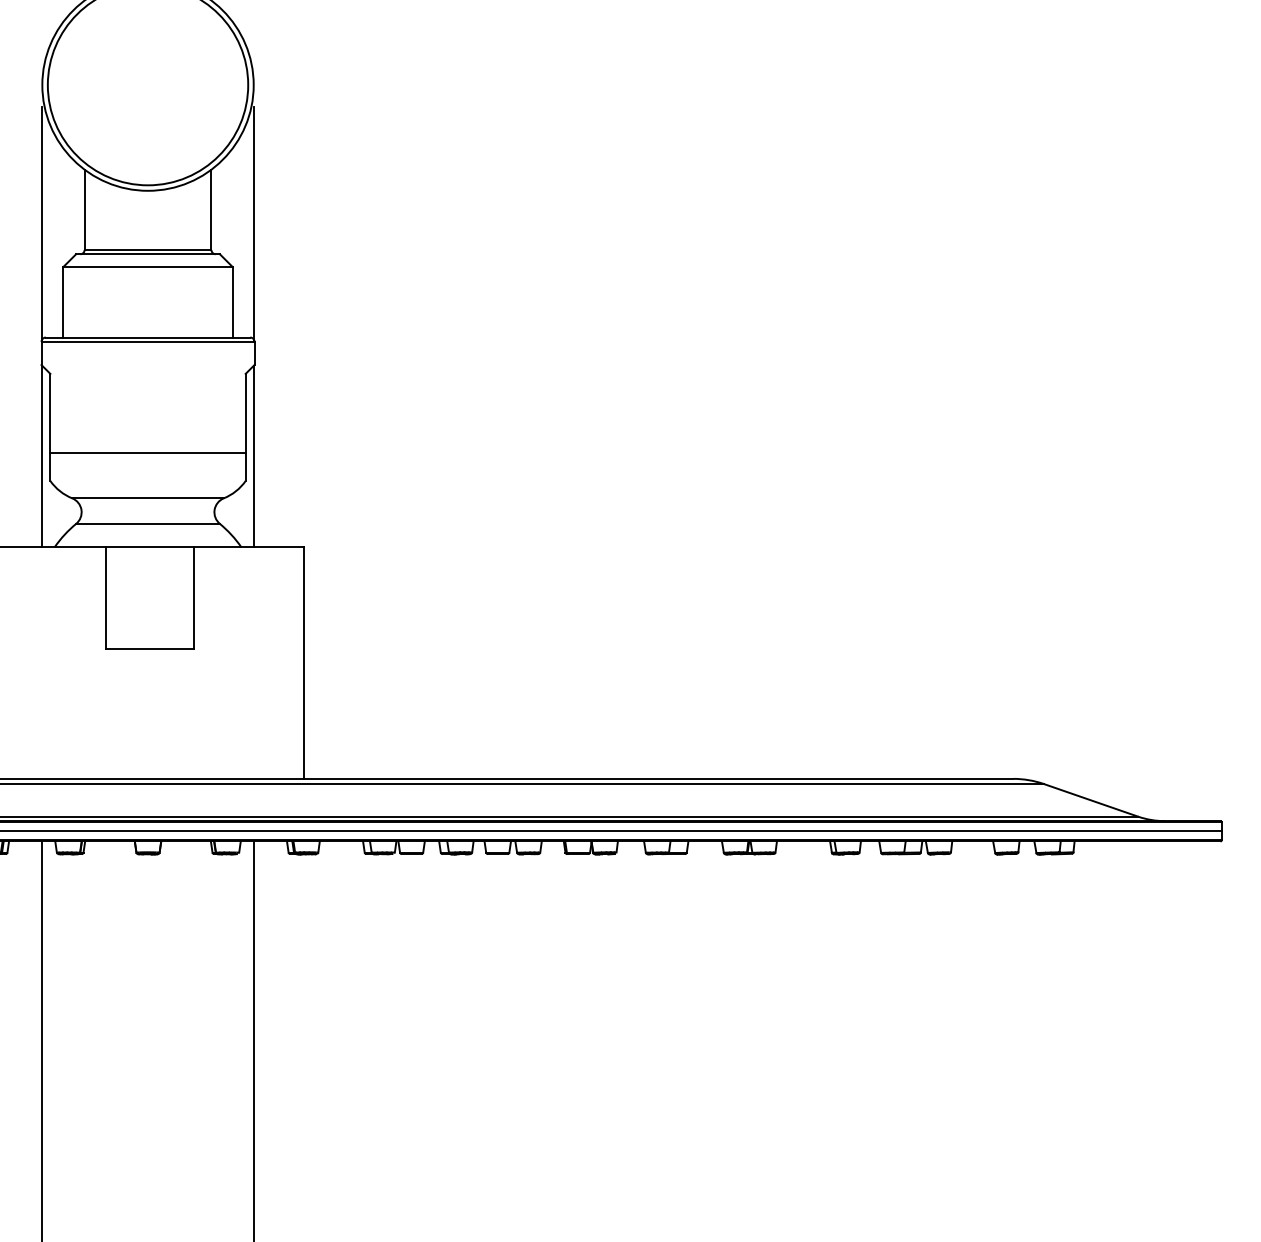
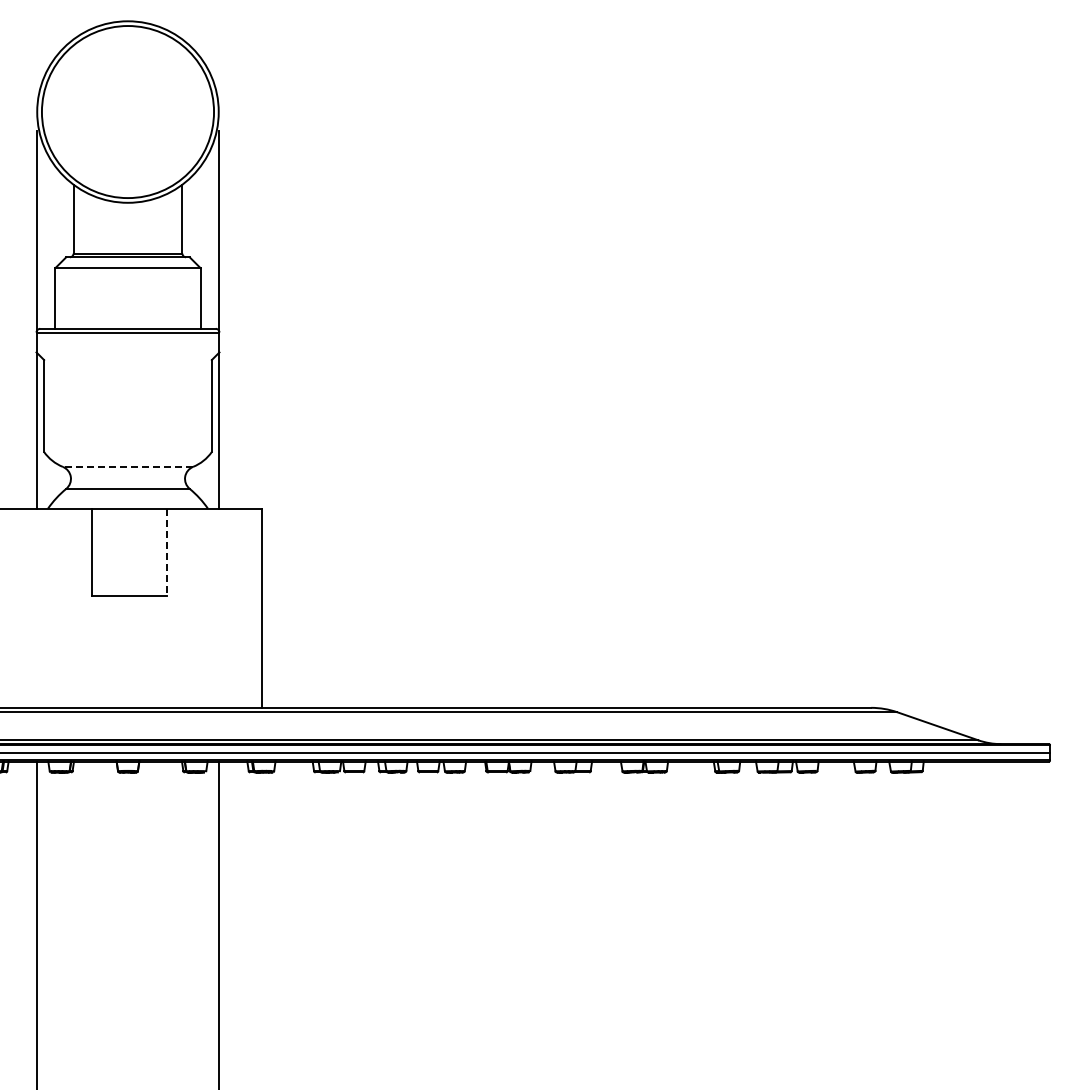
line: (147, 452) -> (127, 427), removed
line: (147, 497) -> (127, 466), solid -> dashed
line: (194, 597) -> (167, 552), solid -> dashed

